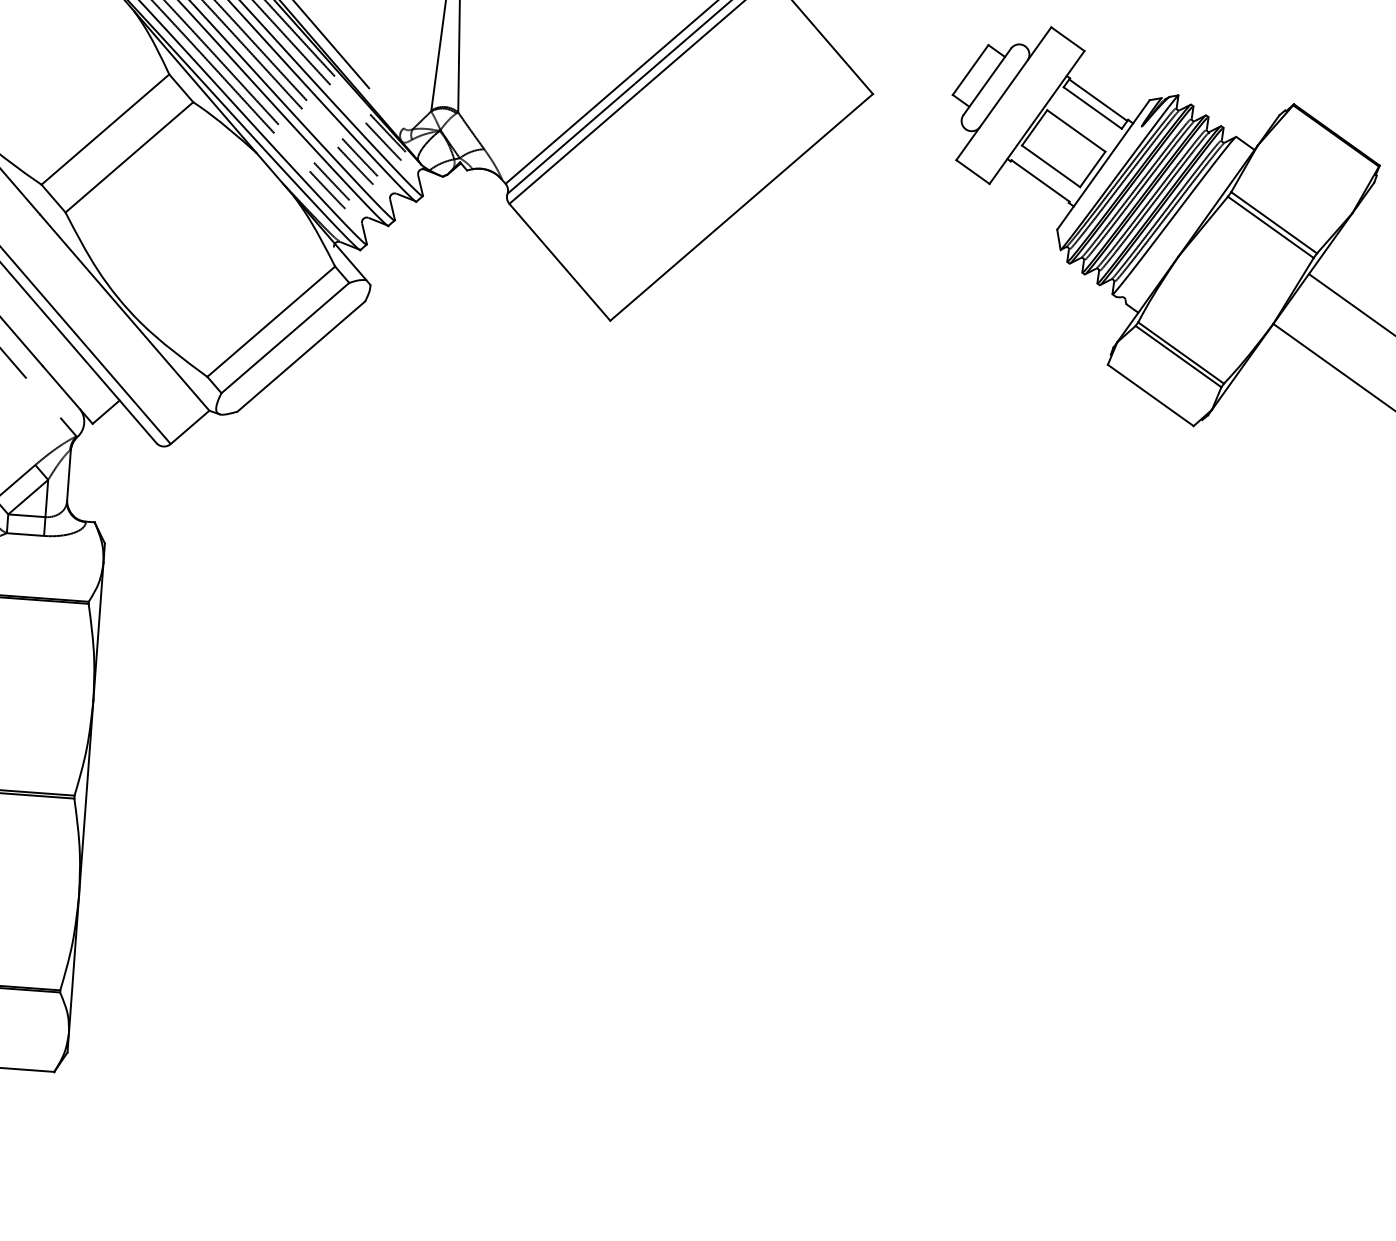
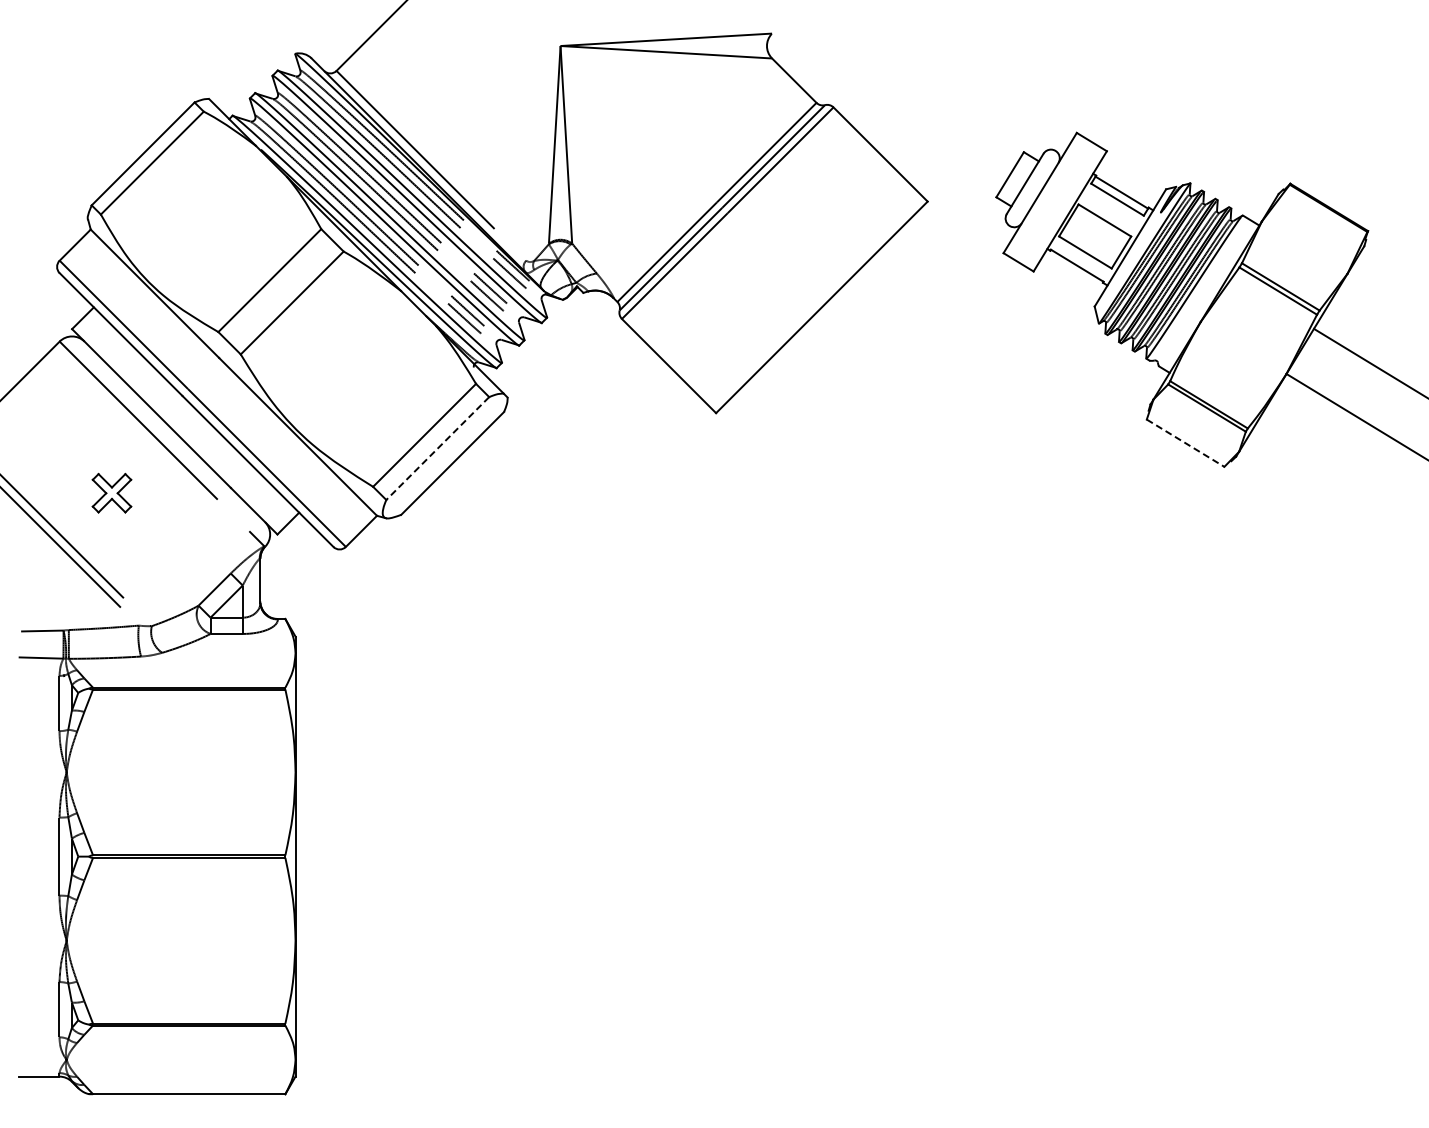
line: (285, 338) -> (437, 448), solid -> dashed
line: (1151, 395) -> (1186, 443), solid -> dashed

